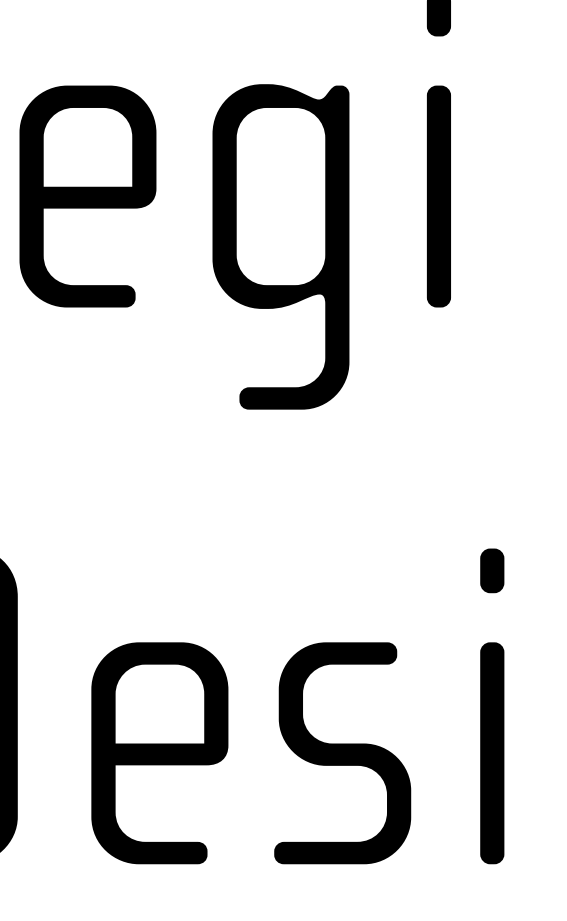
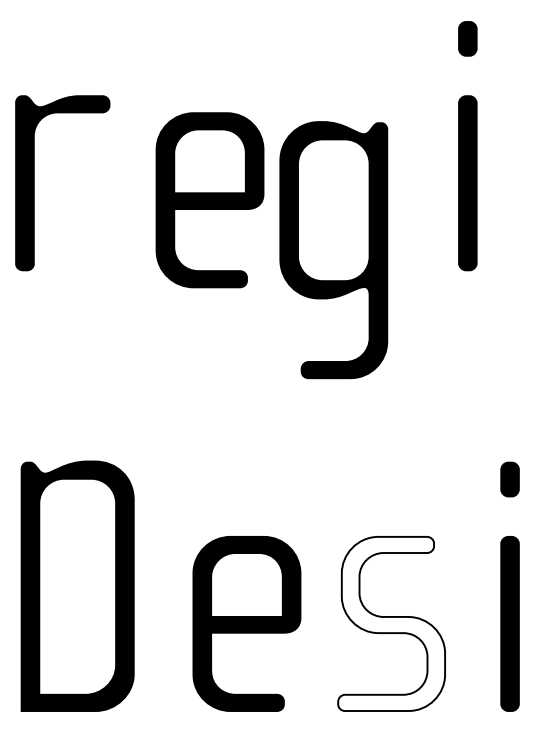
part: (87, 196) -> (209, 200), moved
part: (280, 247) -> (333, 250), moved
fill: (342, 752) -> (391, 623), removed

